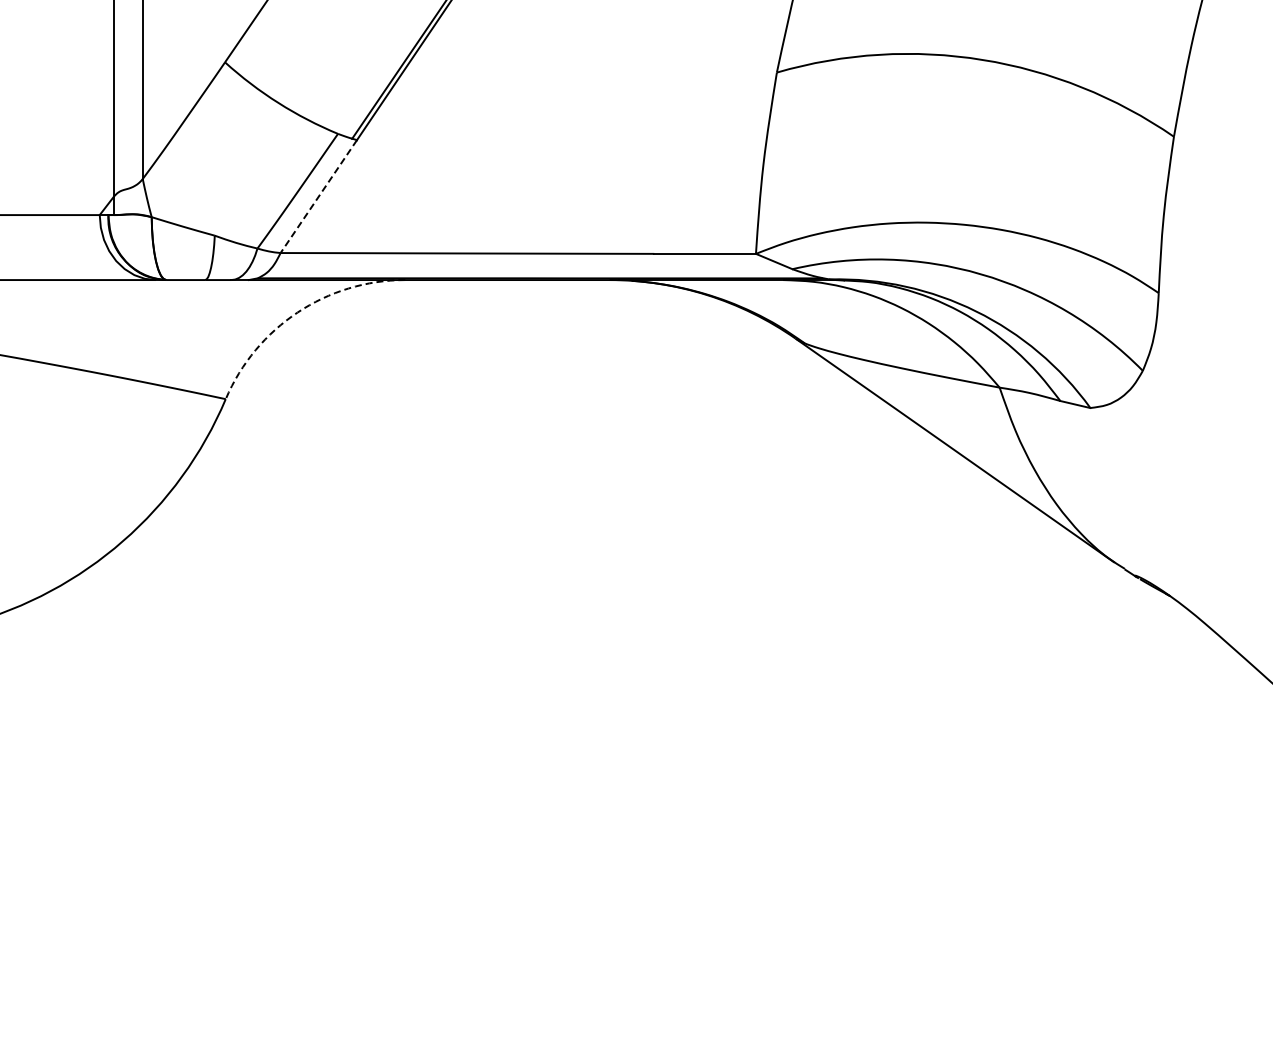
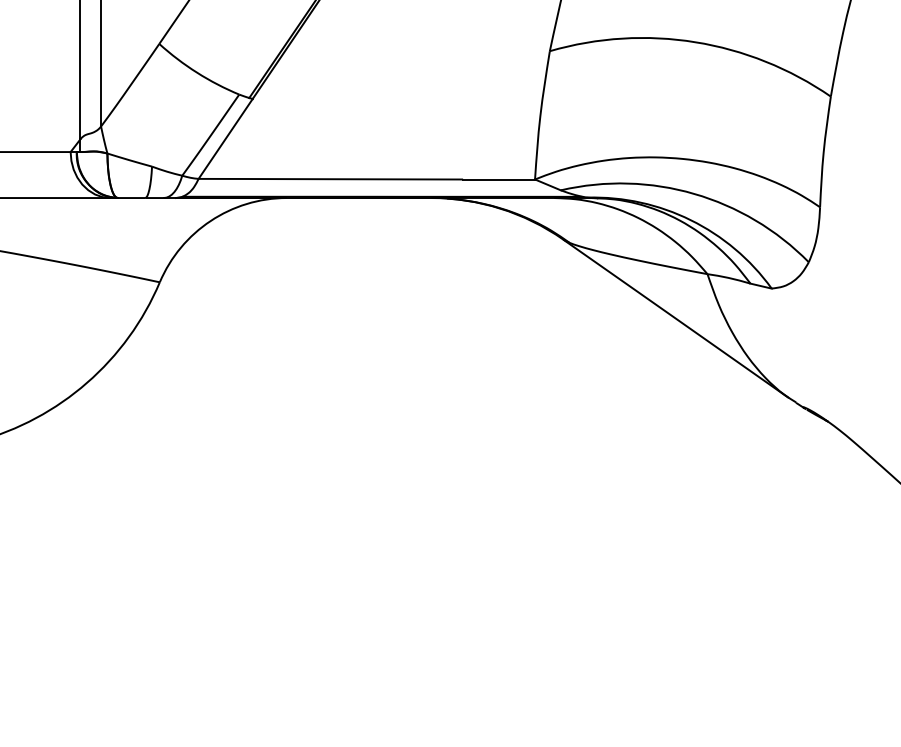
line: (318, 196) -> (225, 138), dashed -> solid
arc: (297, 312) -> (210, 220), dashed -> solid

